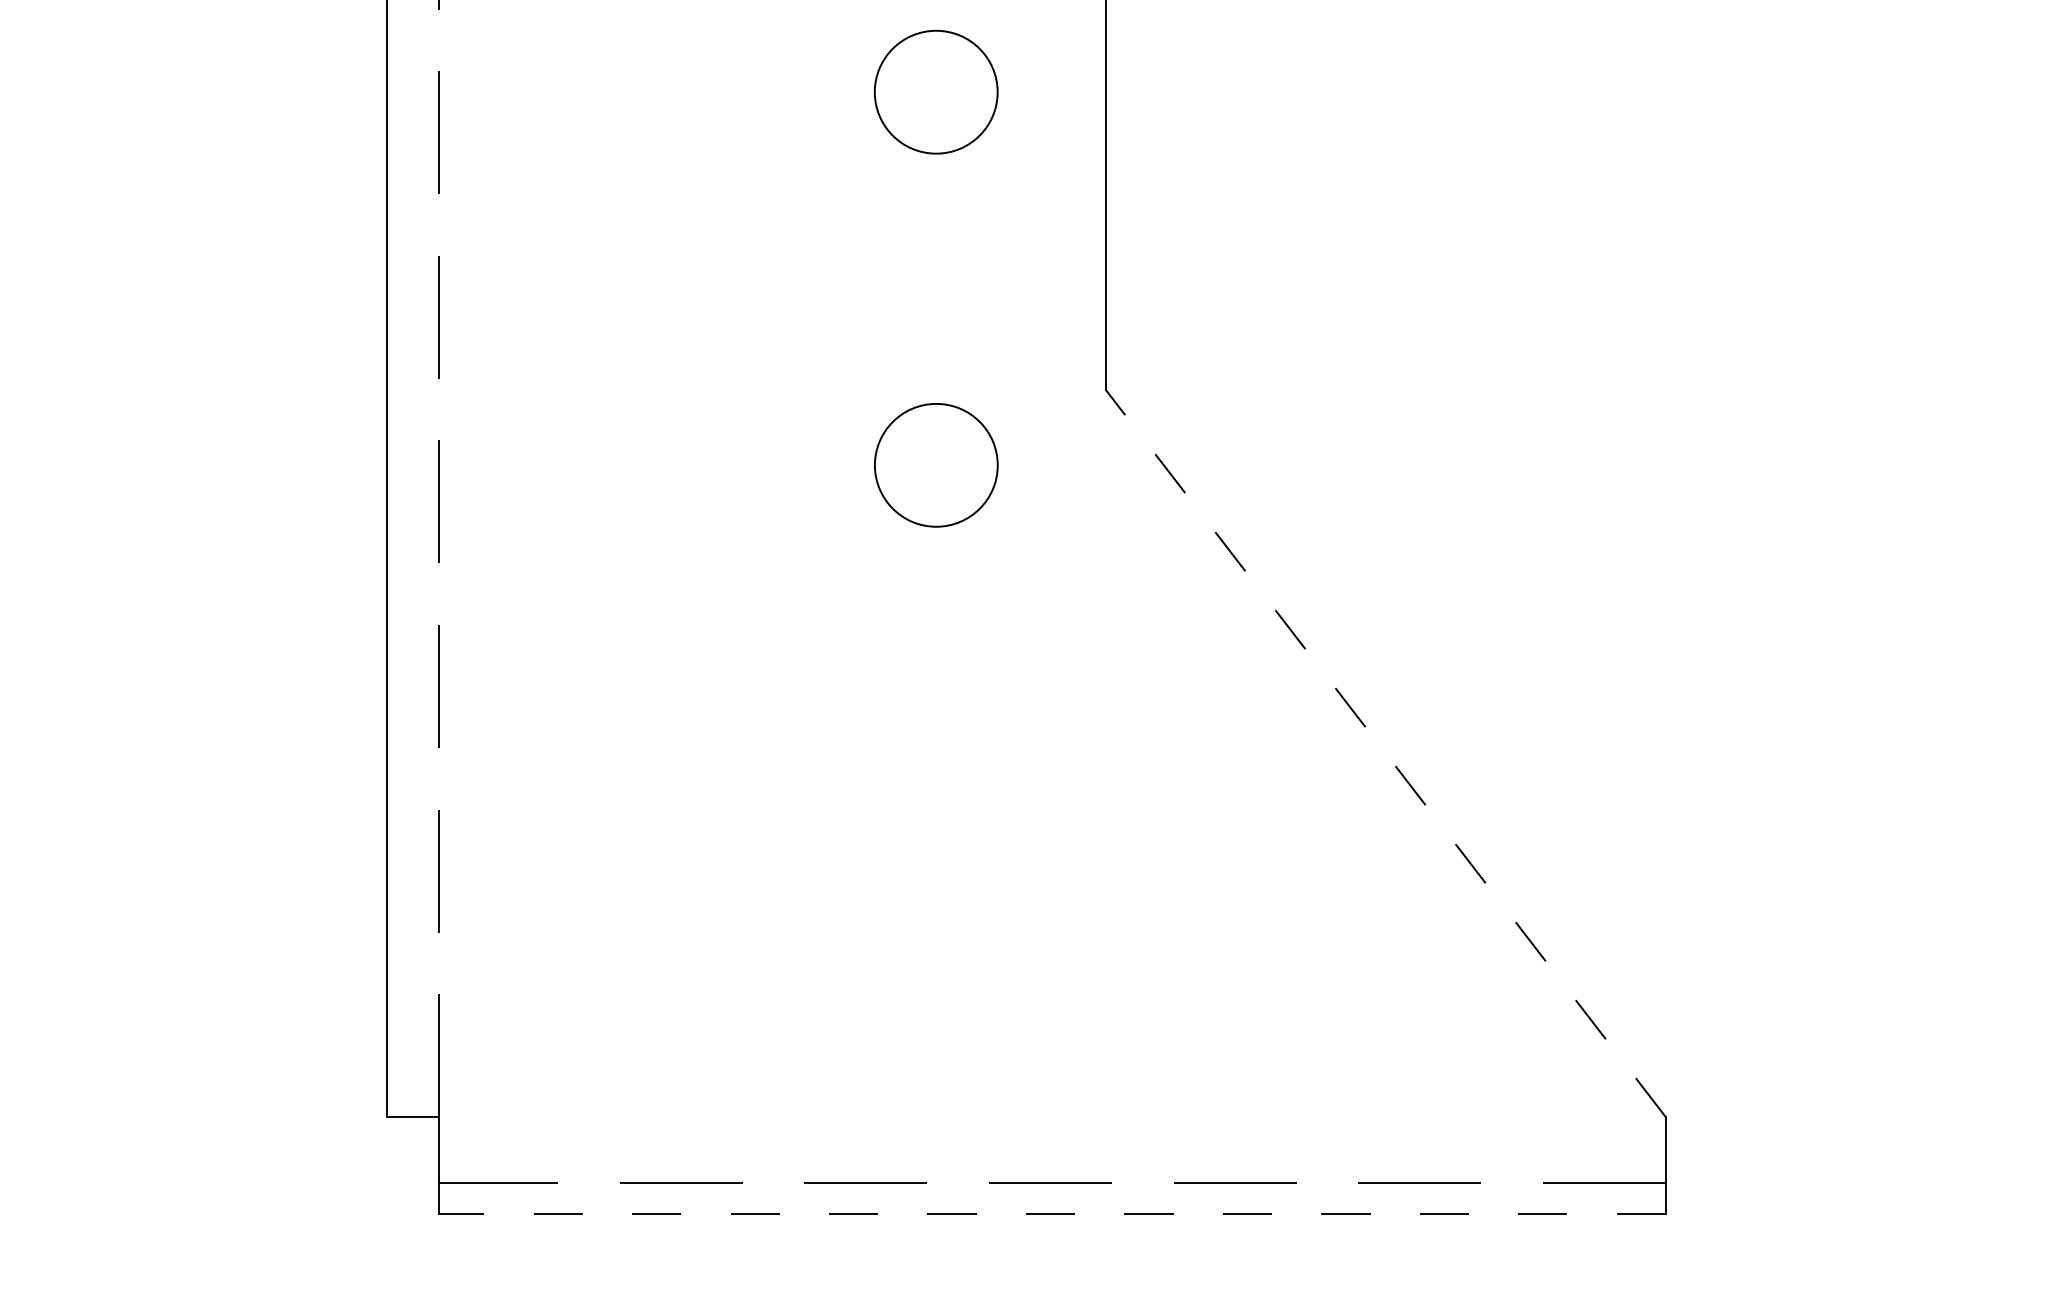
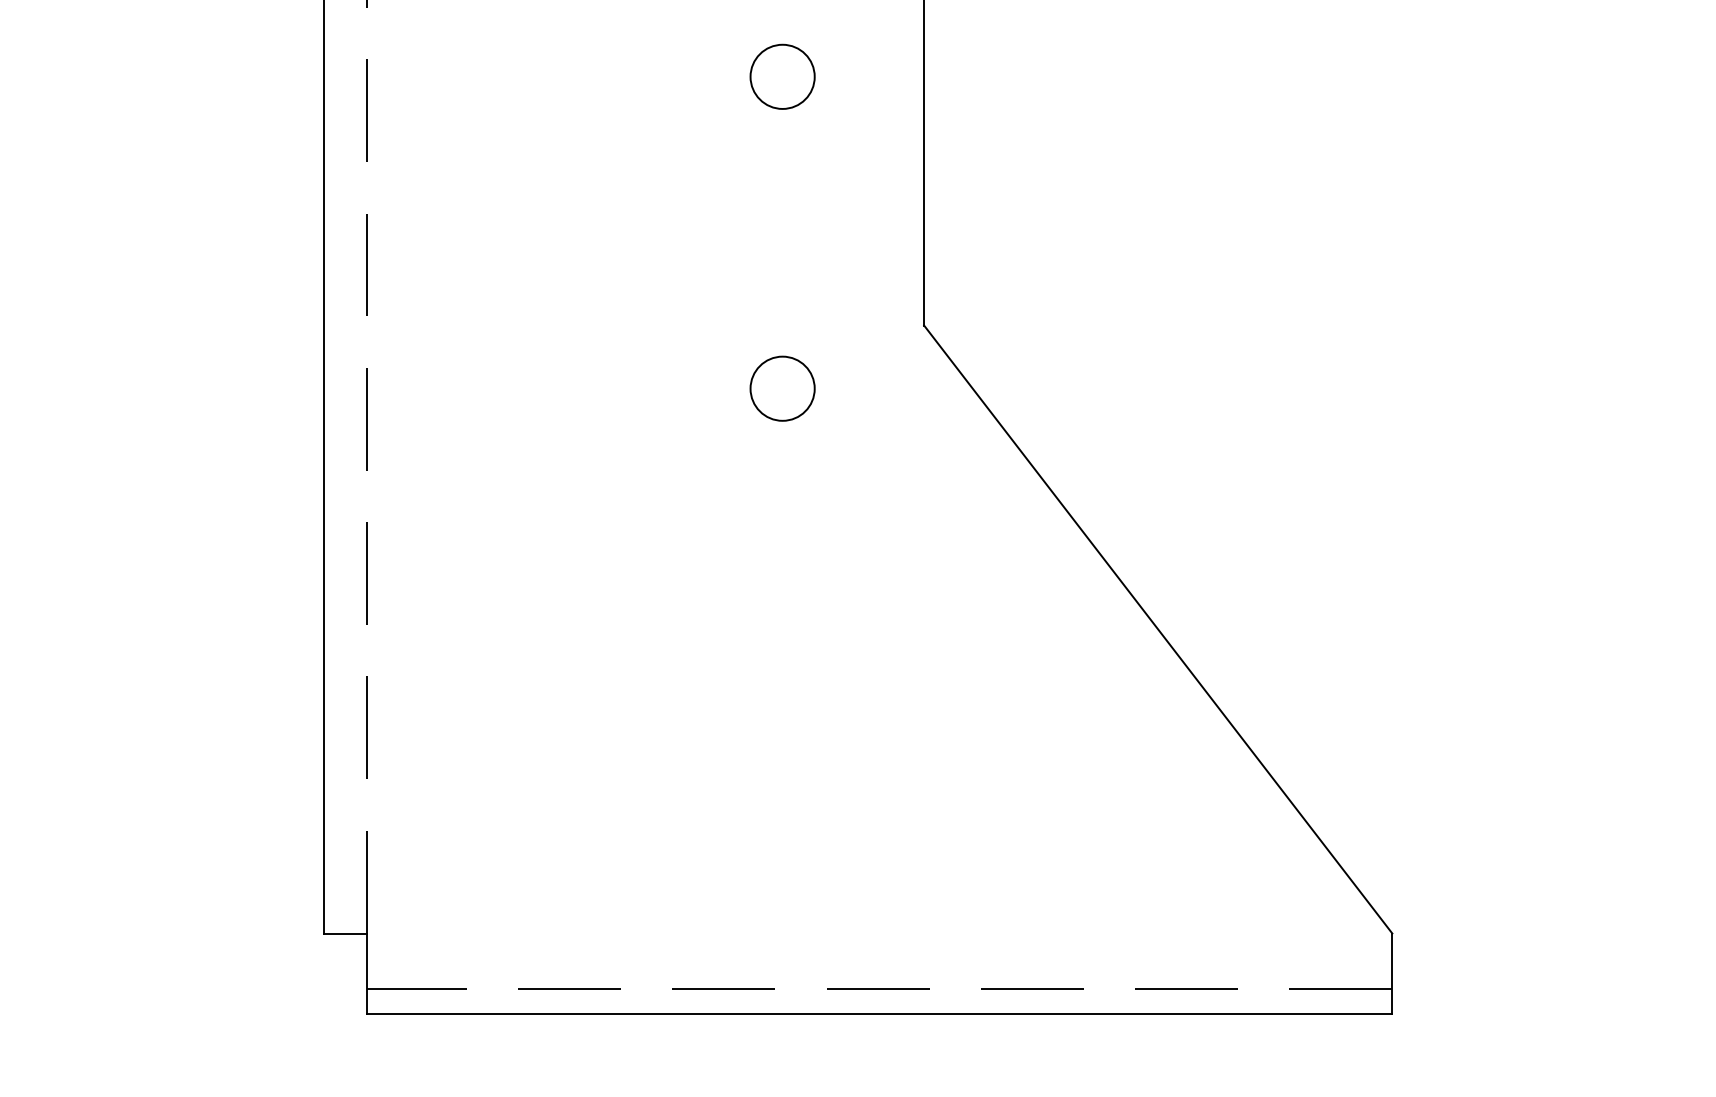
circle: (936, 91) -> (782, 76), size x0.62
circle: (935, 464) -> (781, 388), size x0.62
line: (1385, 753) -> (1158, 629), dashed -> solid
line: (1052, 1213) -> (879, 1013), dashed -> solid

